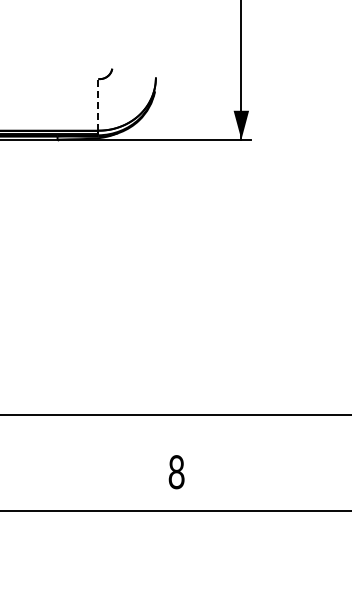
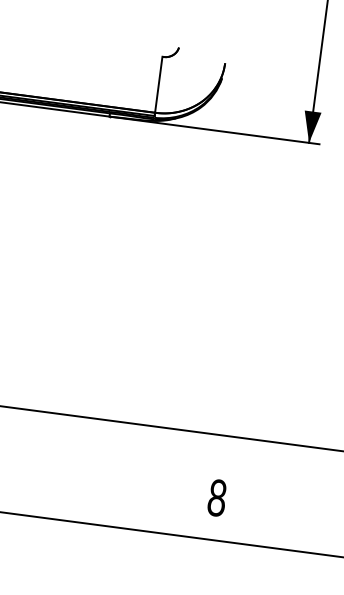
line: (98, 104) -> (158, 84), dashed -> solid
text: (176, 472) -> (217, 498), moved

